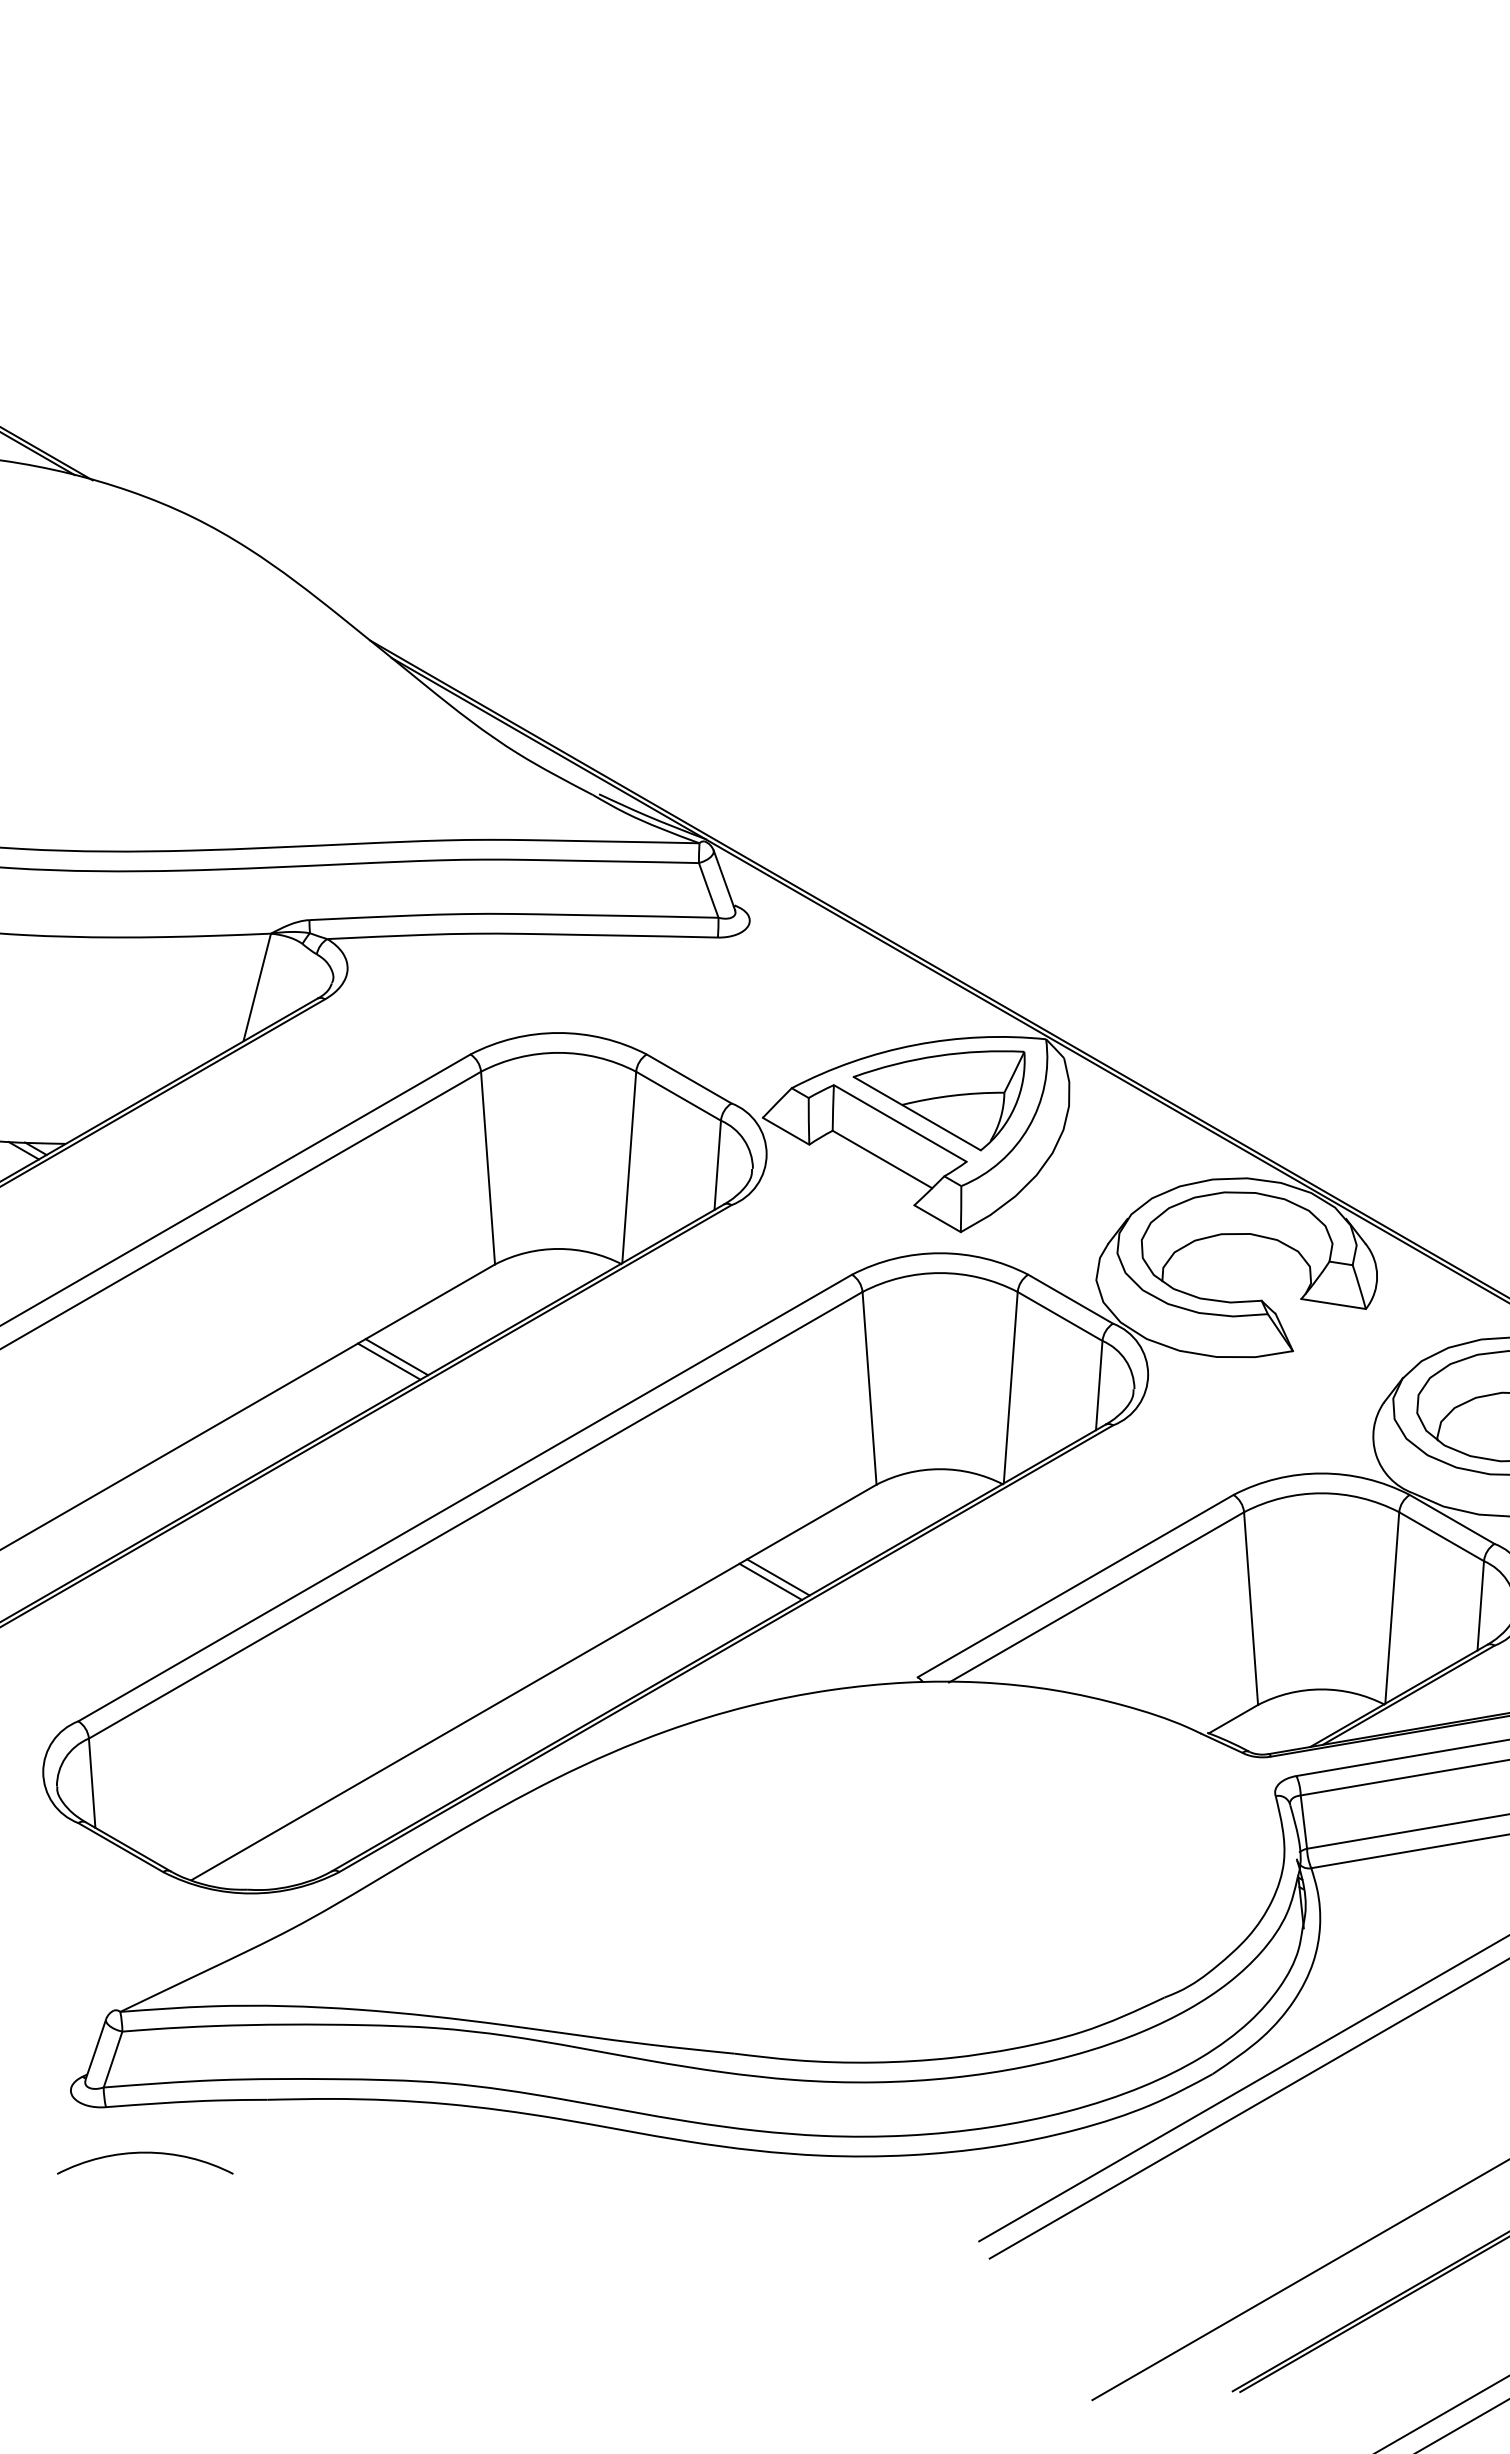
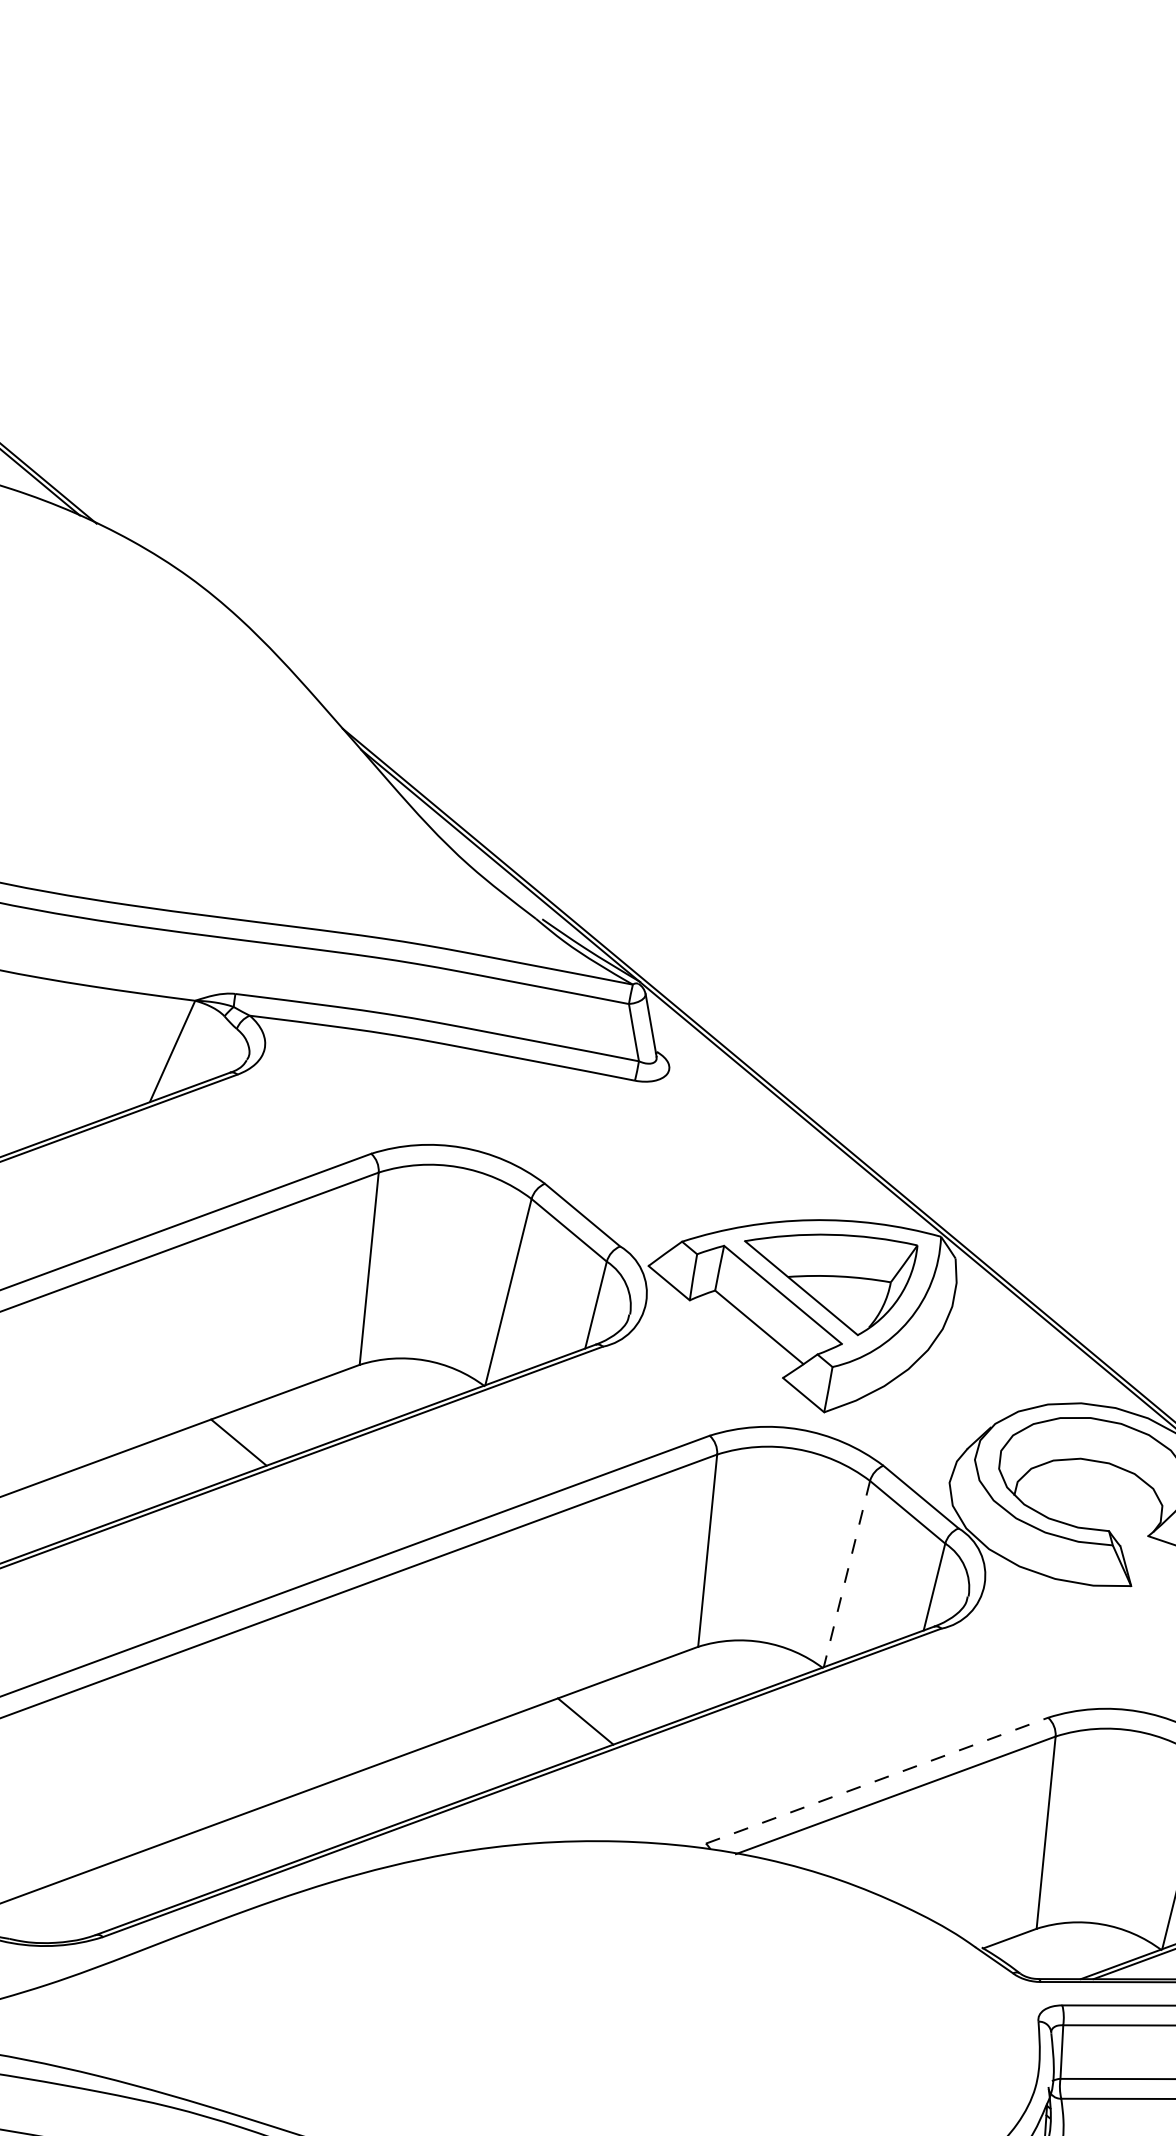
line: (396, 1357) -> (246, 1439), removed
line: (1010, 1387) -> (846, 1573), solid -> dashed
line: (770, 1581) -> (577, 1724), removed
line: (1076, 1585) -> (878, 1780), solid -> dashed

